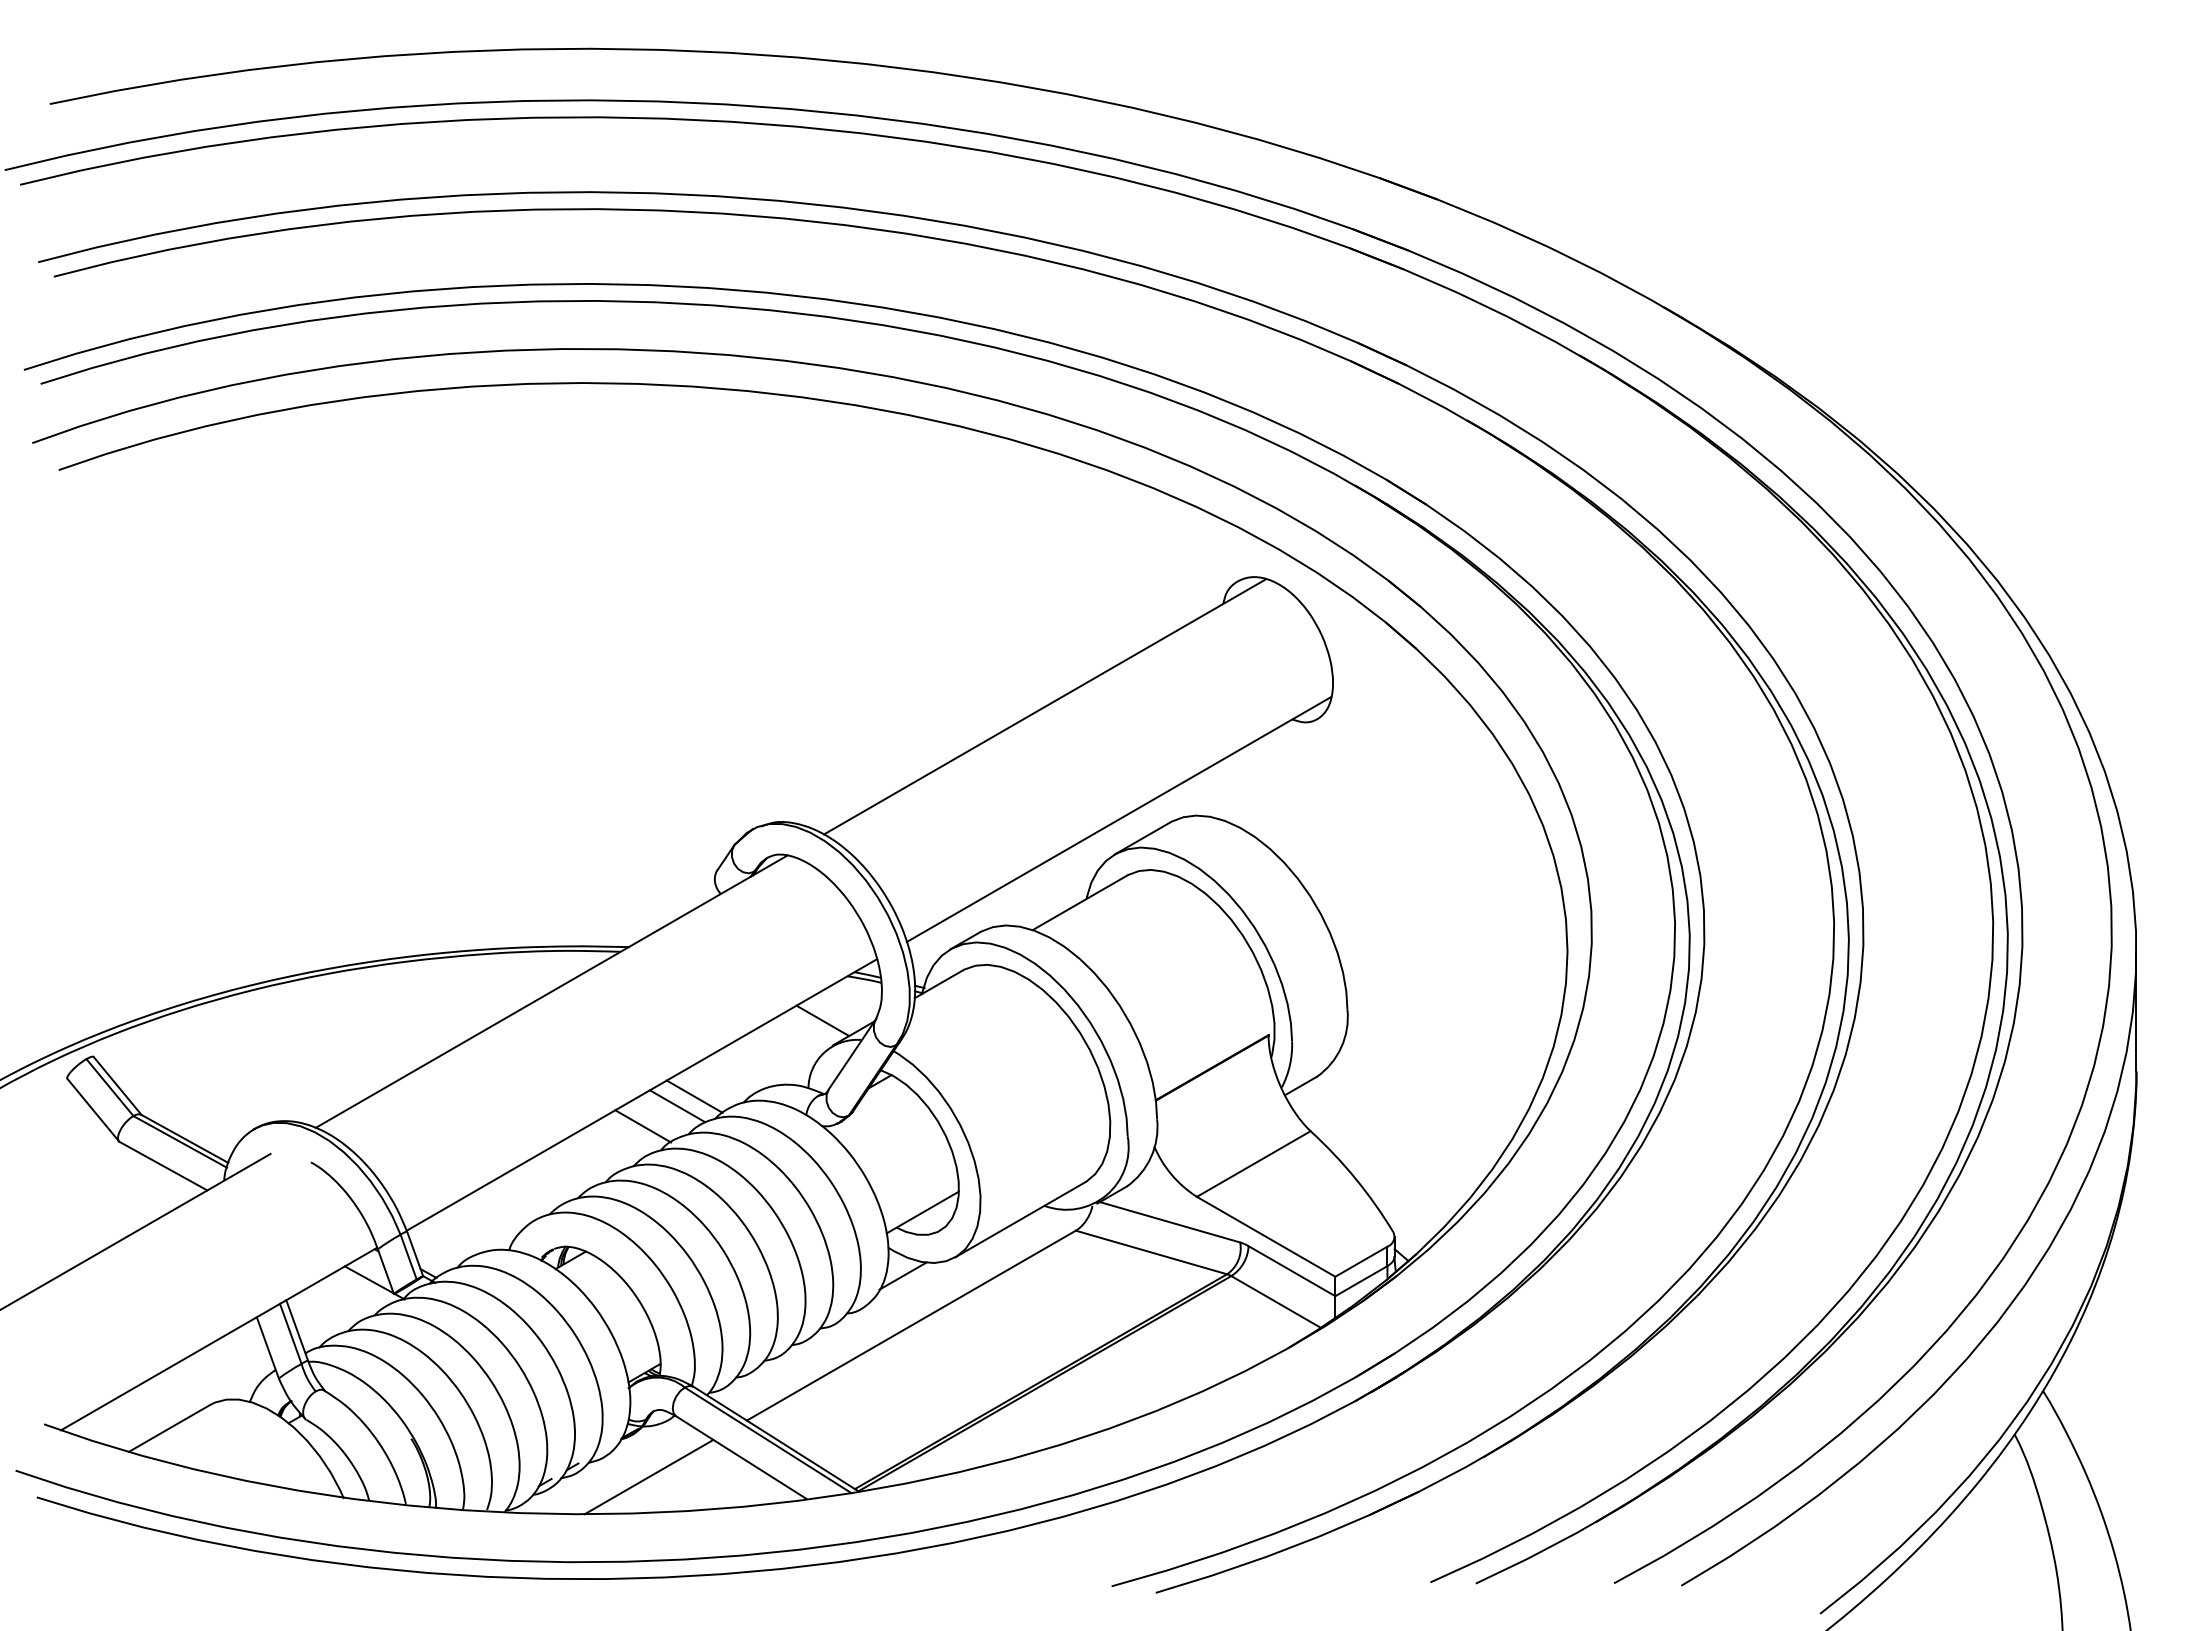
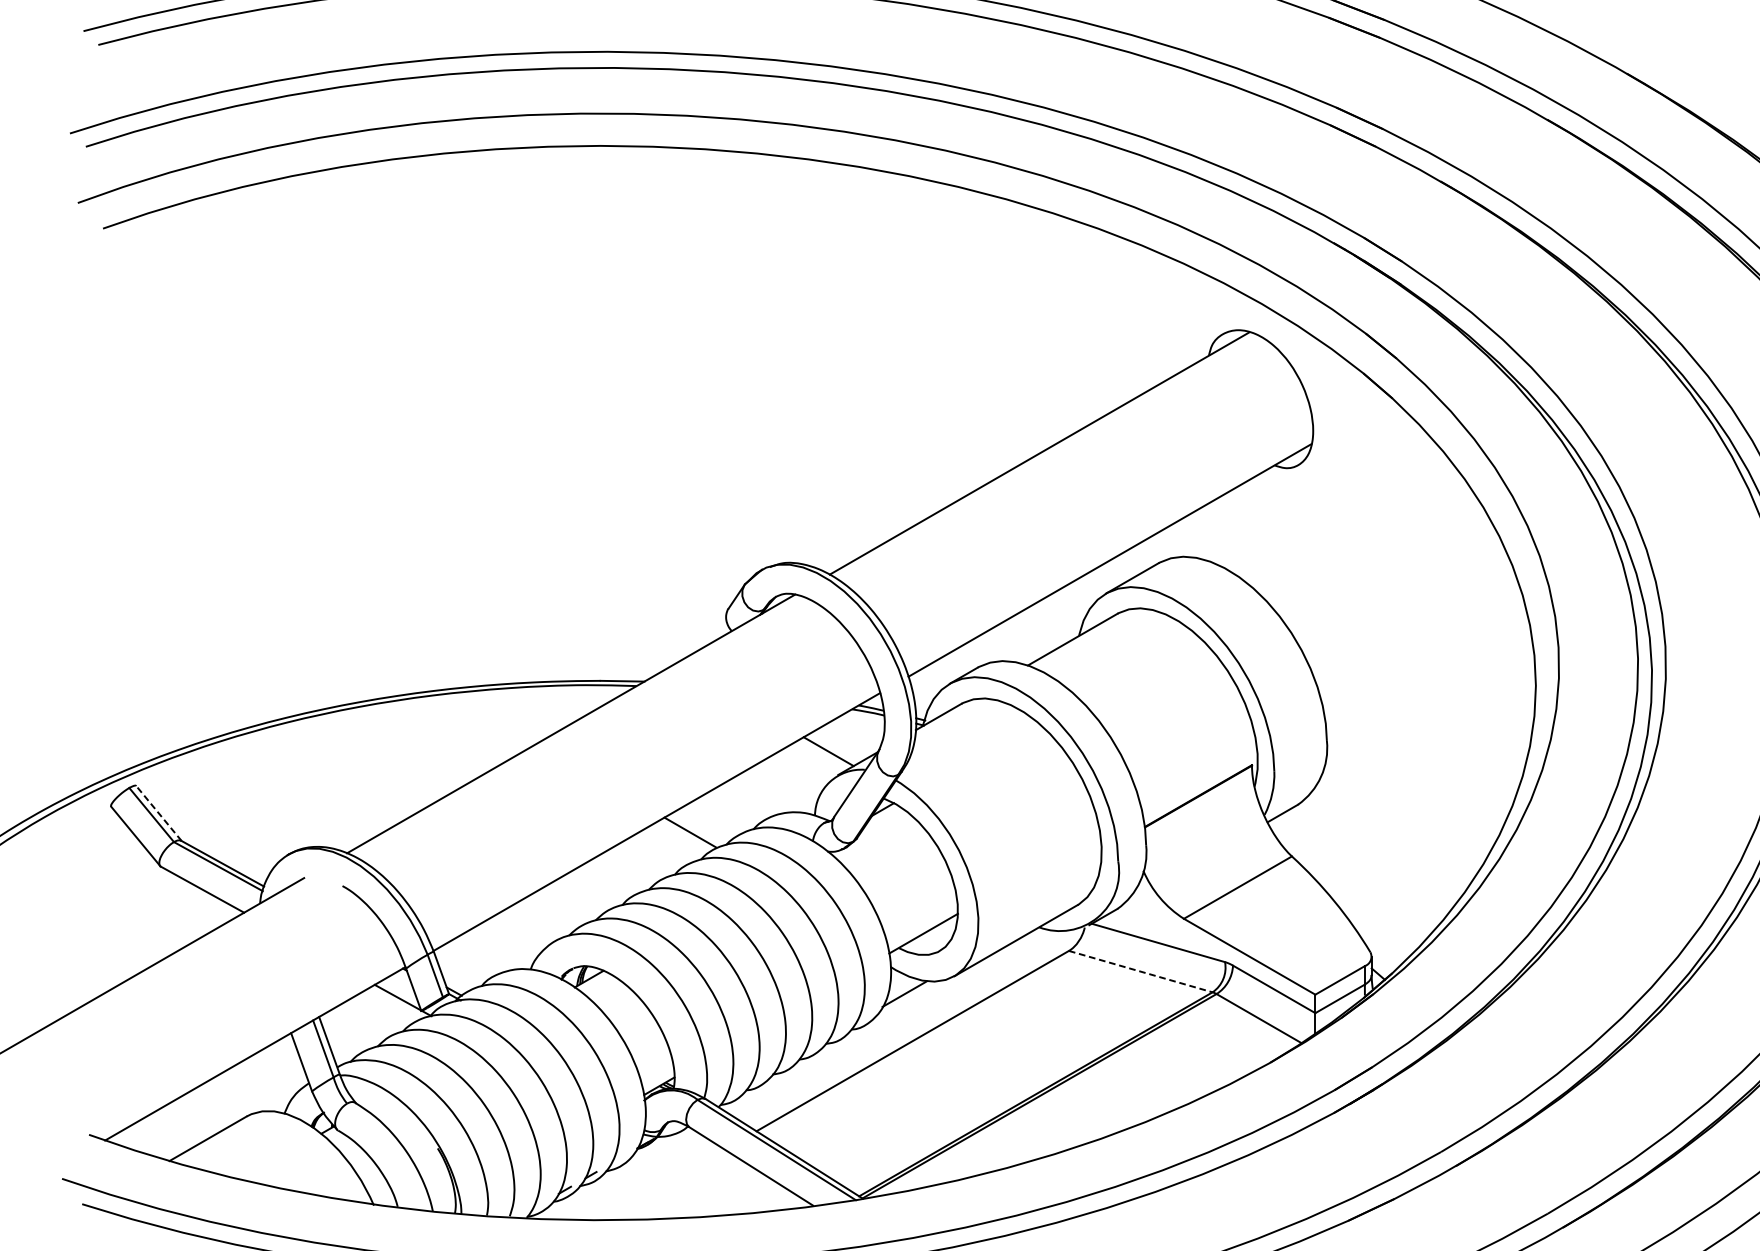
line: (117, 1086) -> (158, 813), solid -> dashed
line: (694, 1096) -> (706, 823), removed
line: (643, 1126) -> (658, 851), removed
line: (1151, 1252) -> (1140, 971), solid -> dashed
line: (648, 1476) -> (663, 1184), removed

